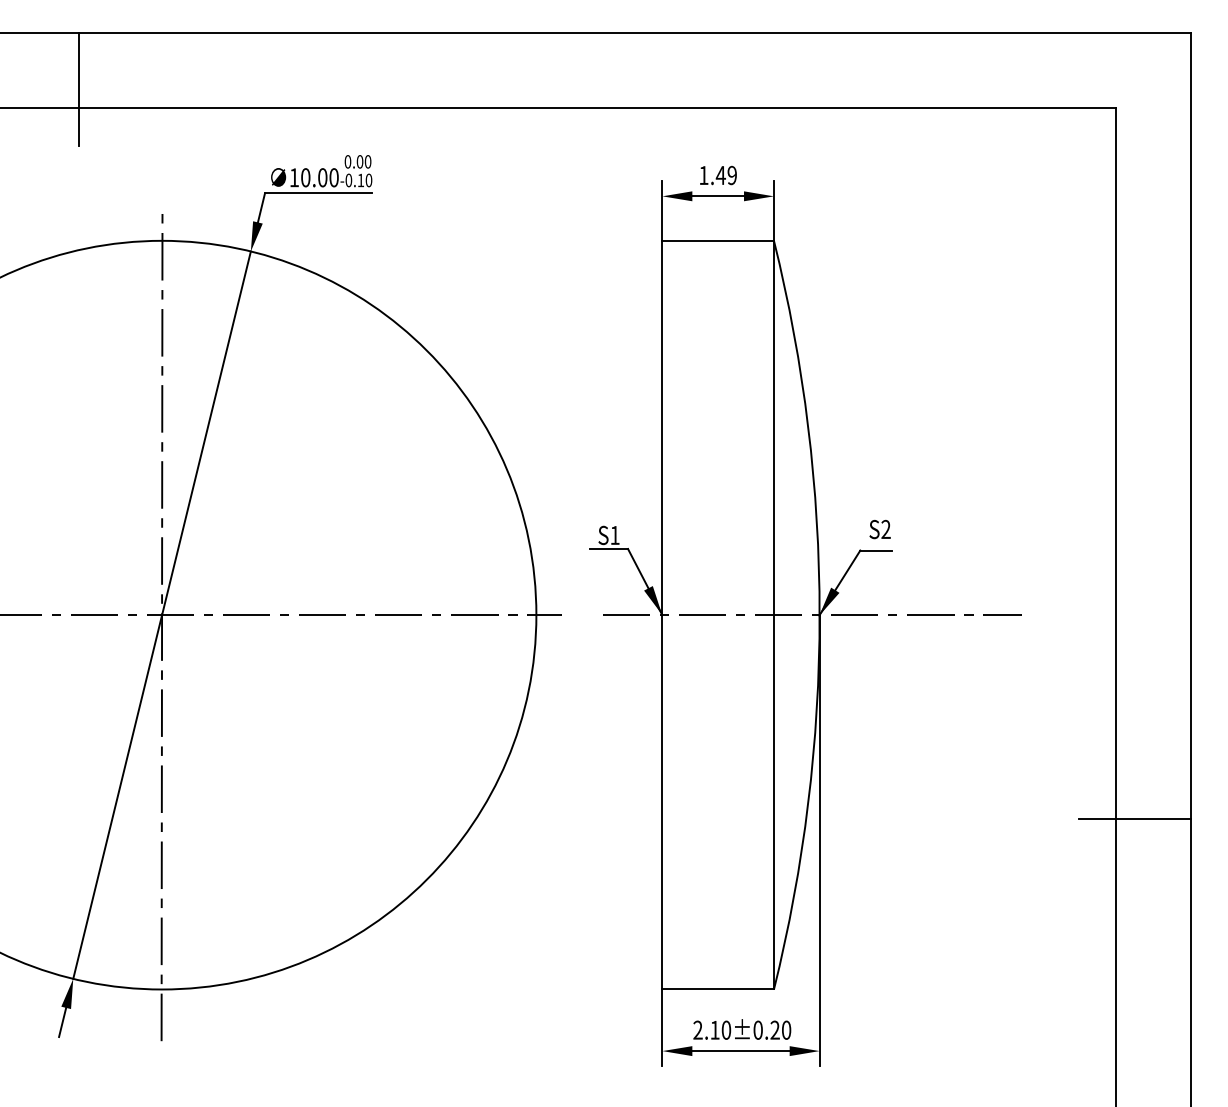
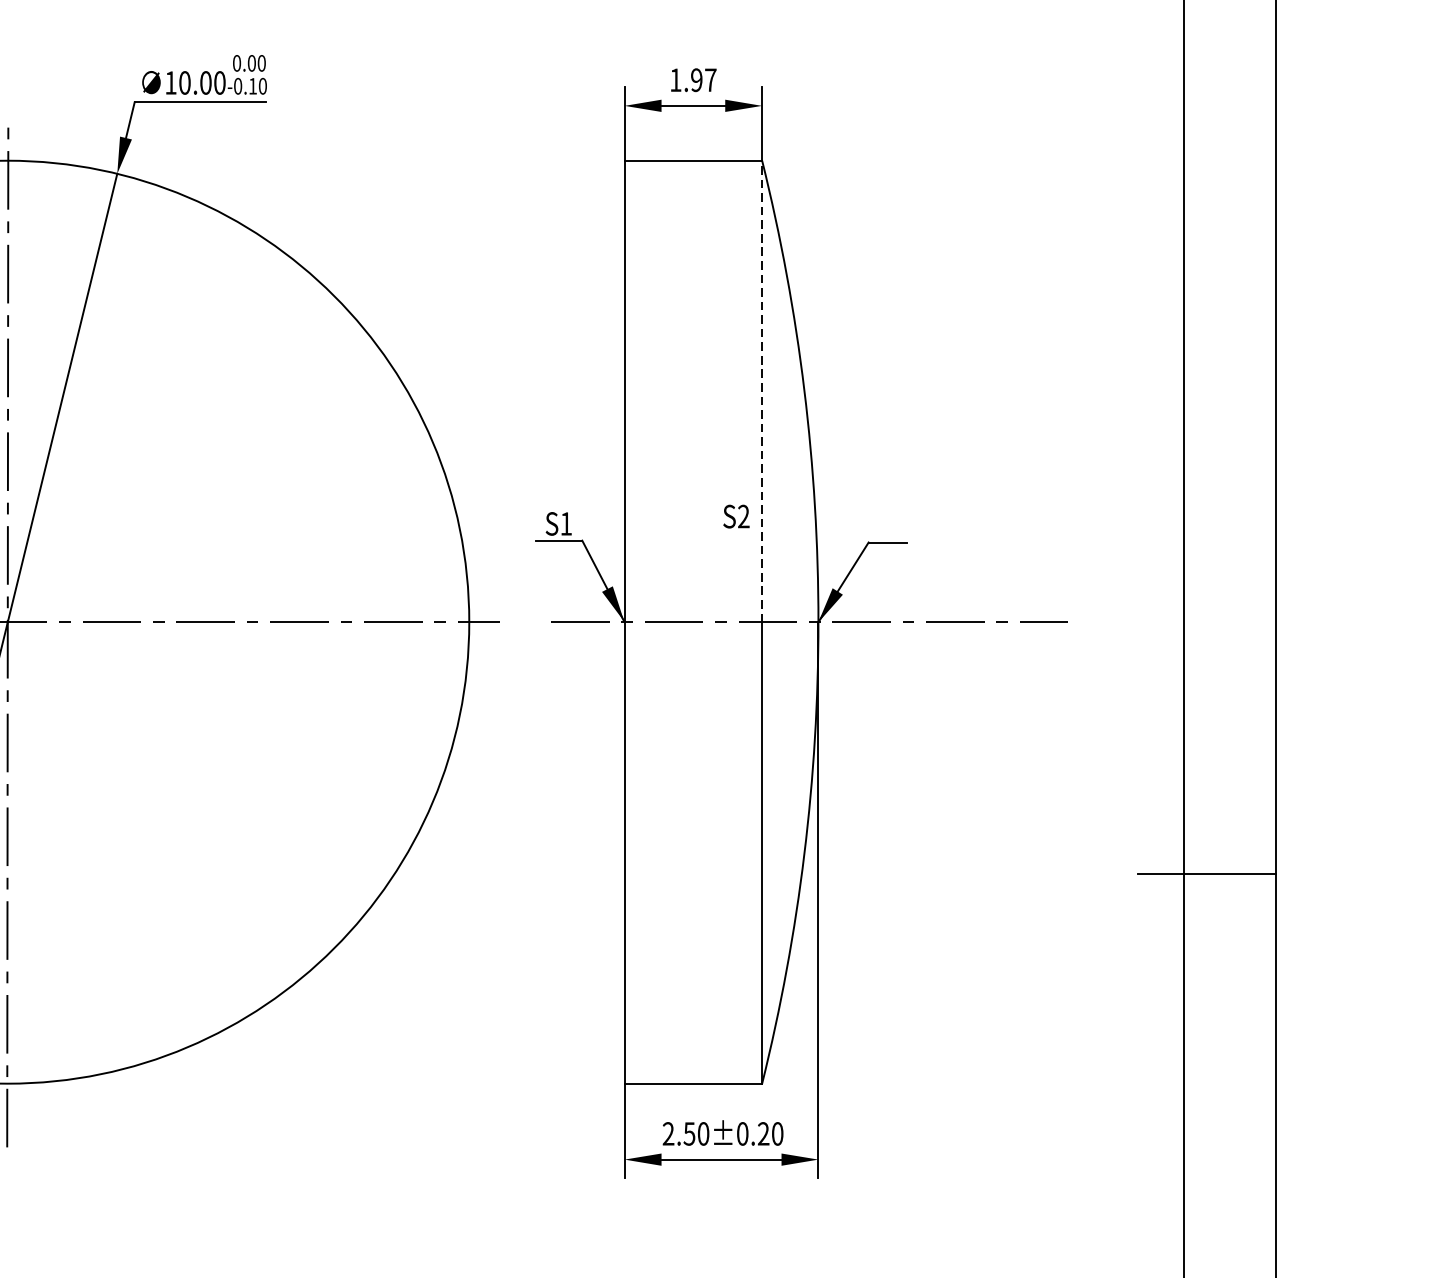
text: (725, 175) -> (702, 80), 1.49 -> 1.97
line: (773, 427) -> (761, 390), solid -> dashed
text: (879, 529) -> (735, 516), moved
text: (714, 1030) -> (688, 1134), 2.10±0.20 -> 2.50±0.20

